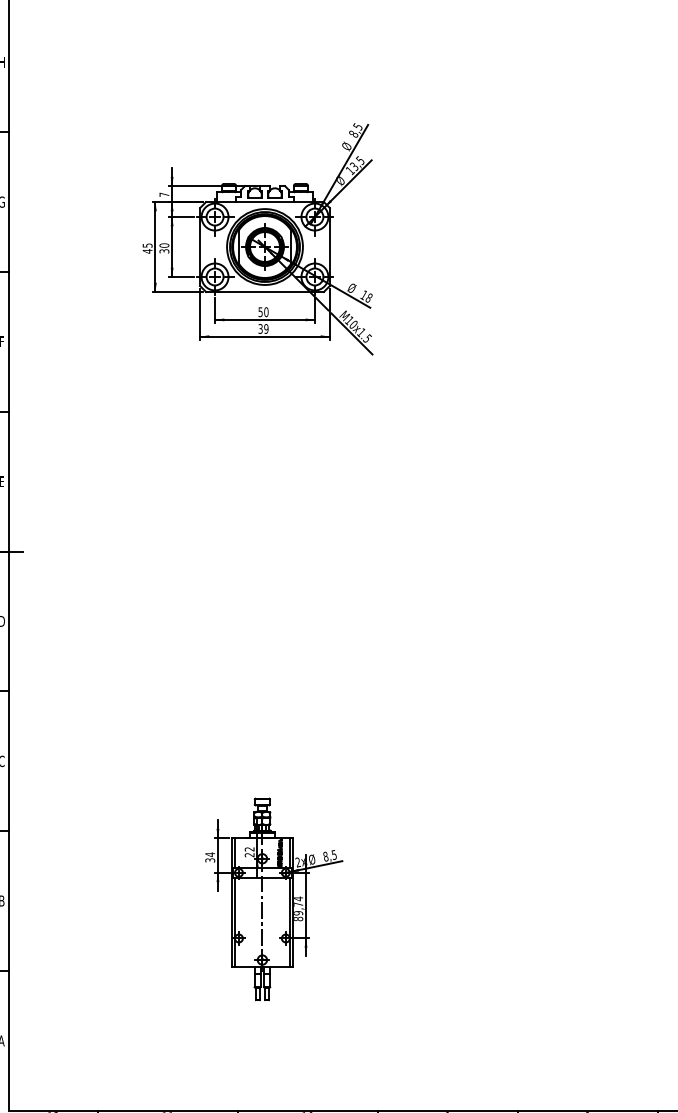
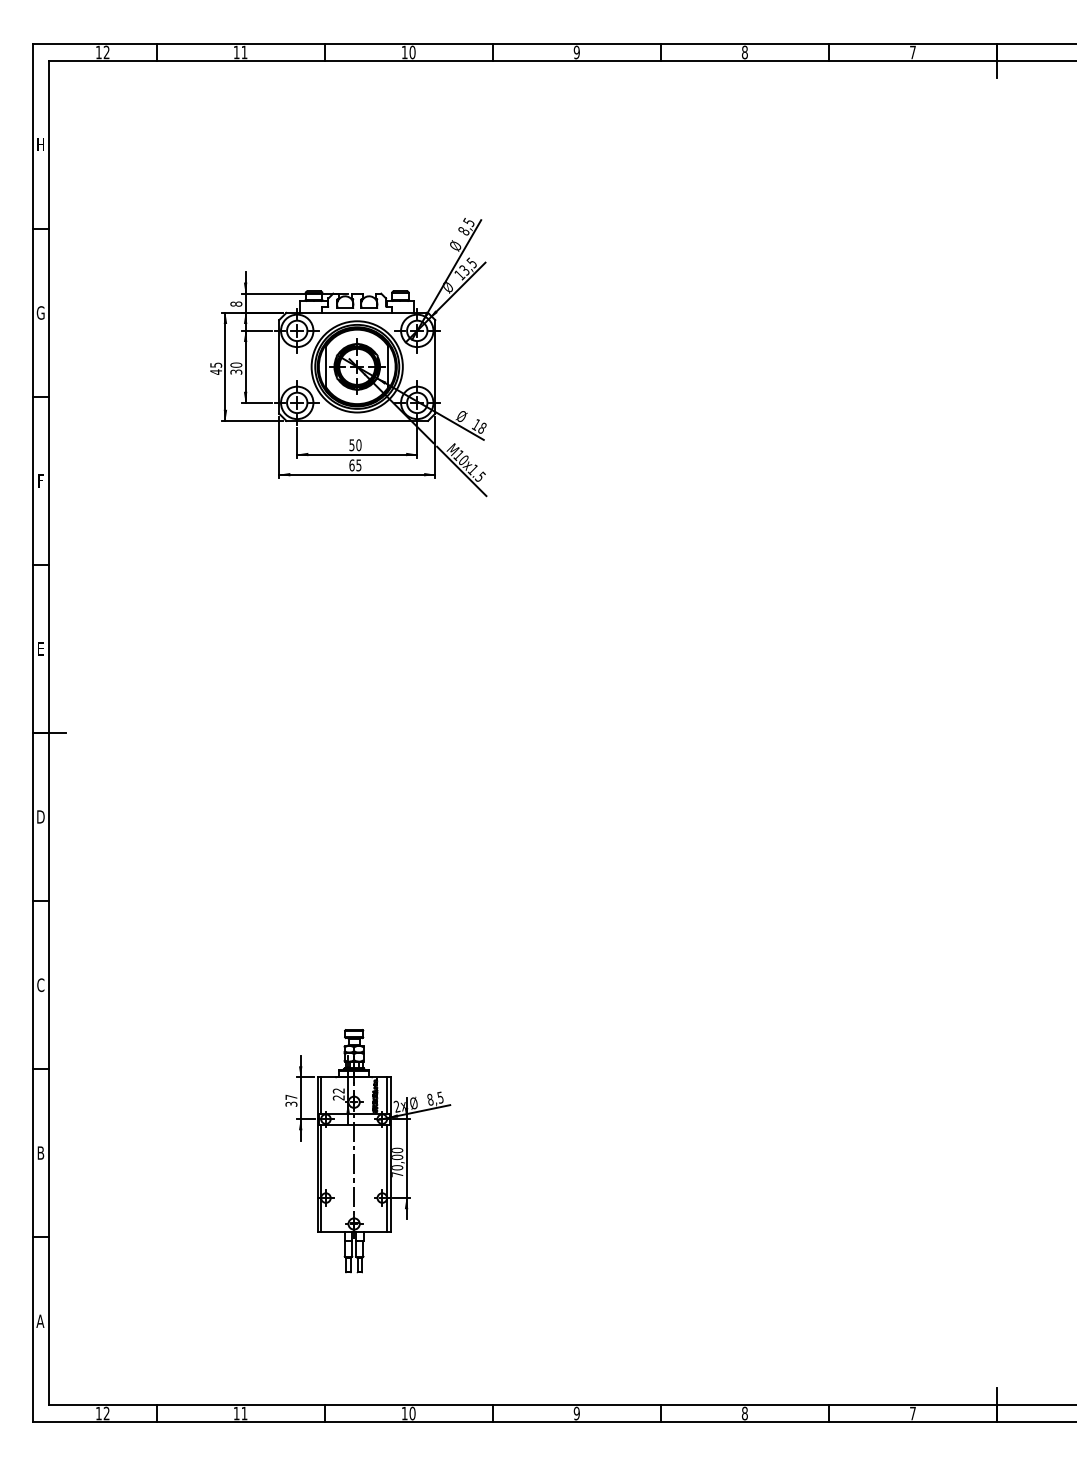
text: (164, 194) -> (236, 303), 7 -> 8
text: (263, 329) -> (355, 465), 39 -> 65
text: (210, 854) -> (291, 1097), 34 -> 37
text: (298, 908) -> (397, 1162), 89,74 -> 70,00

